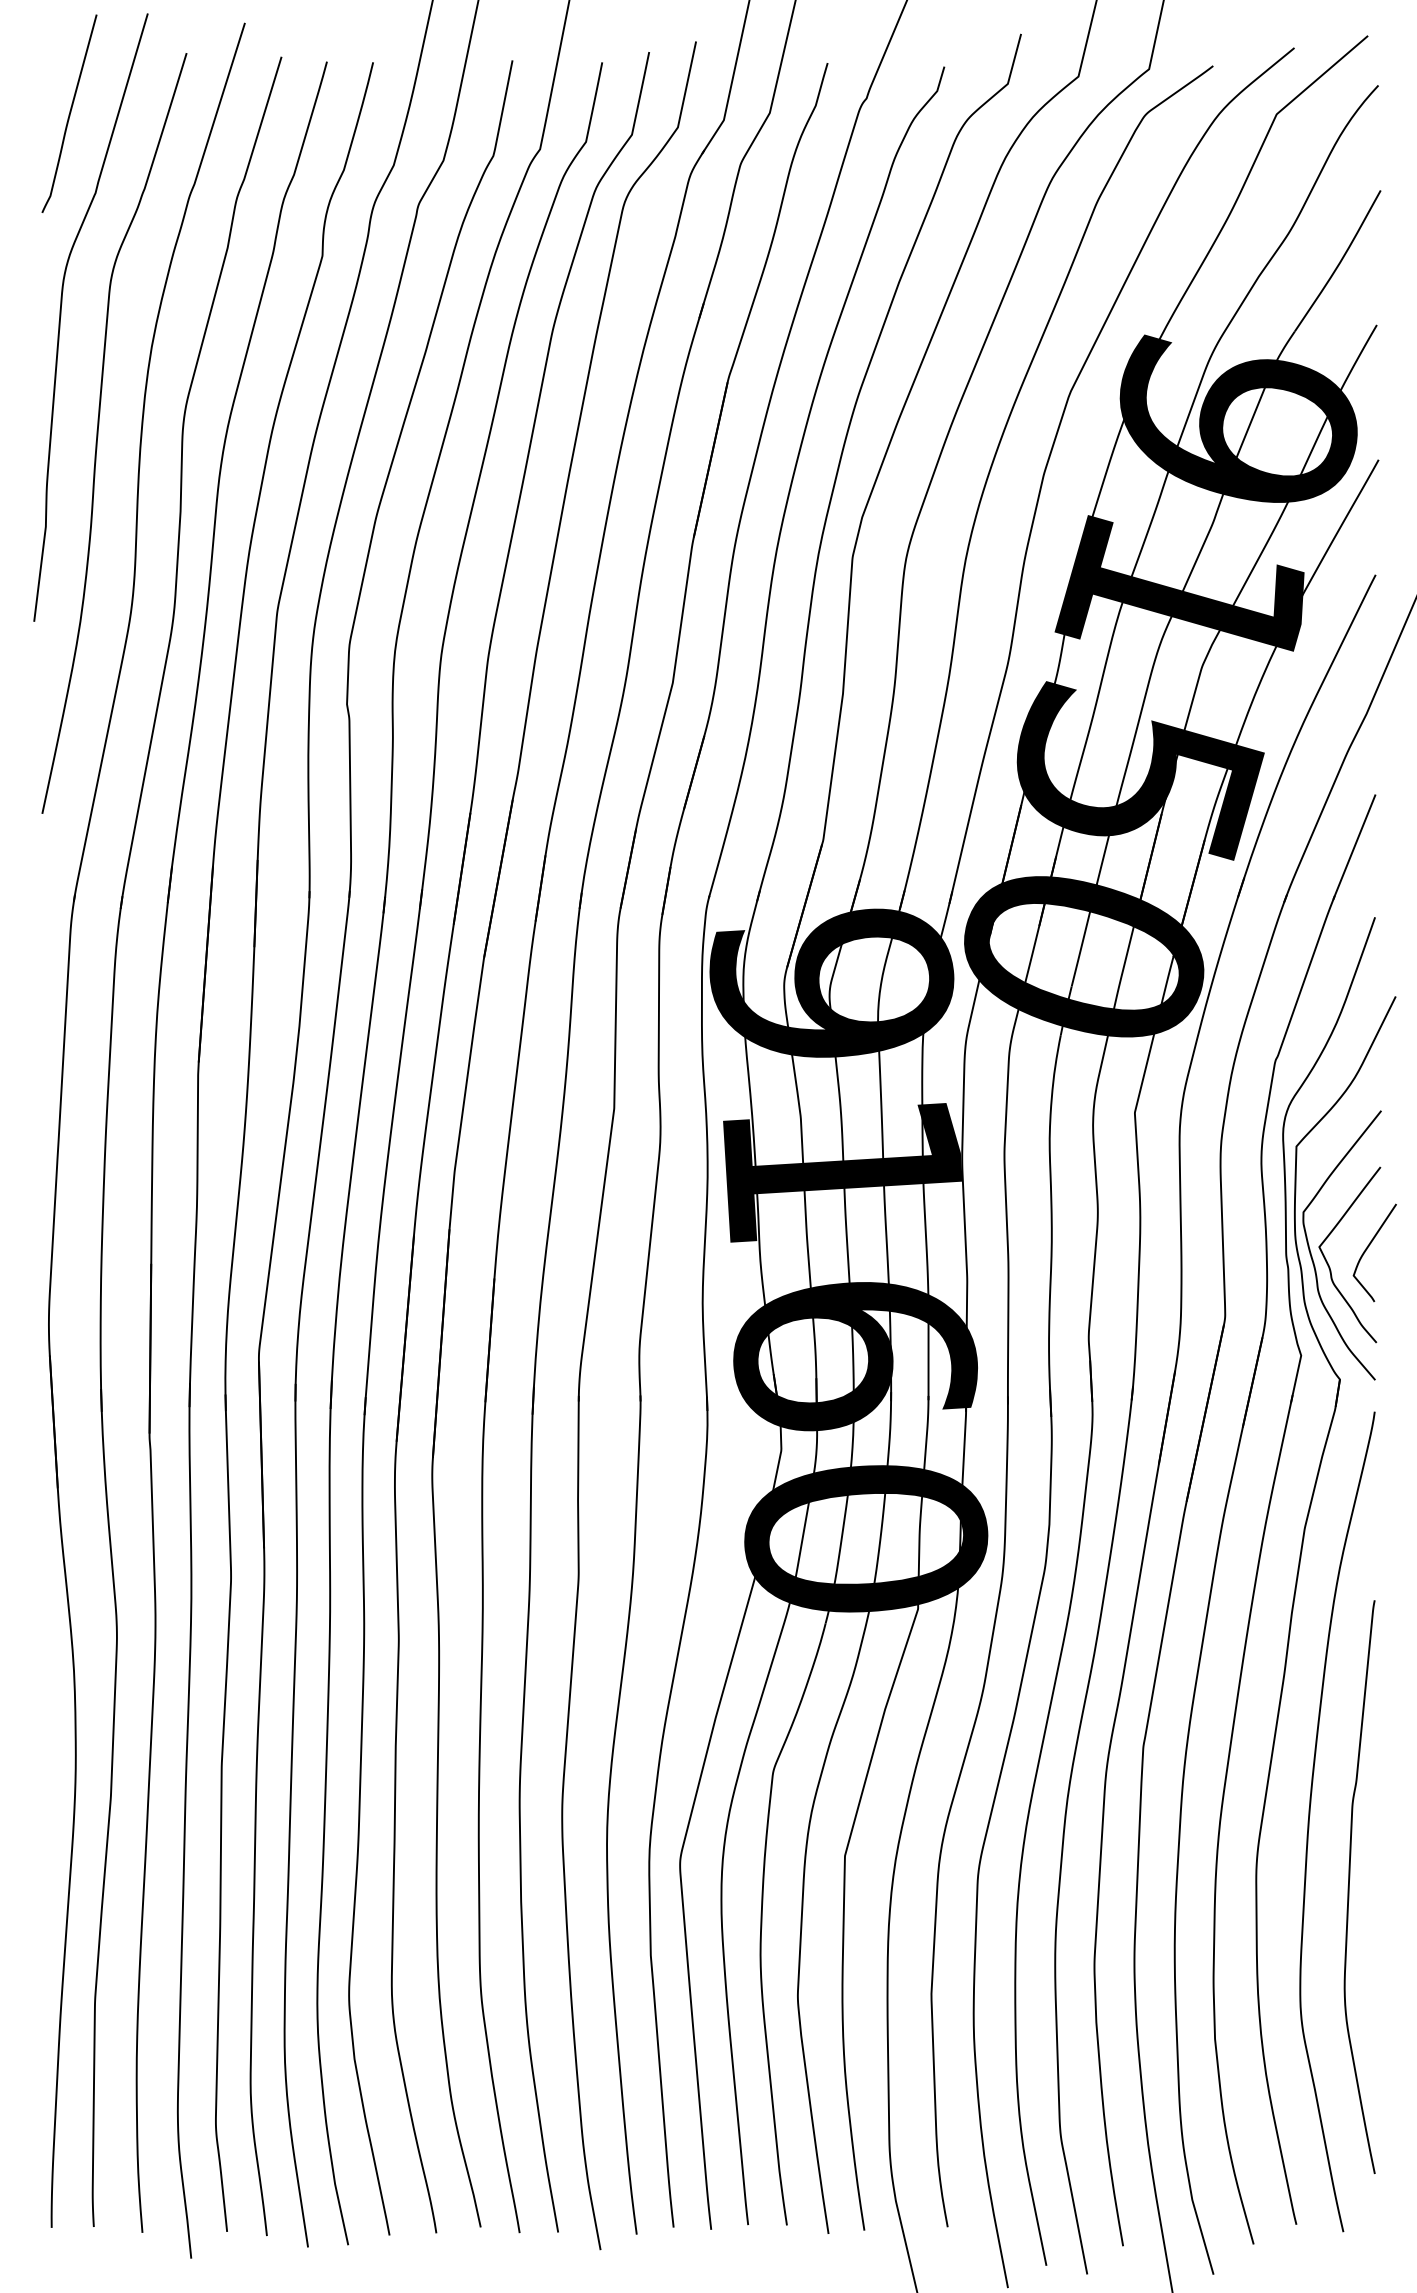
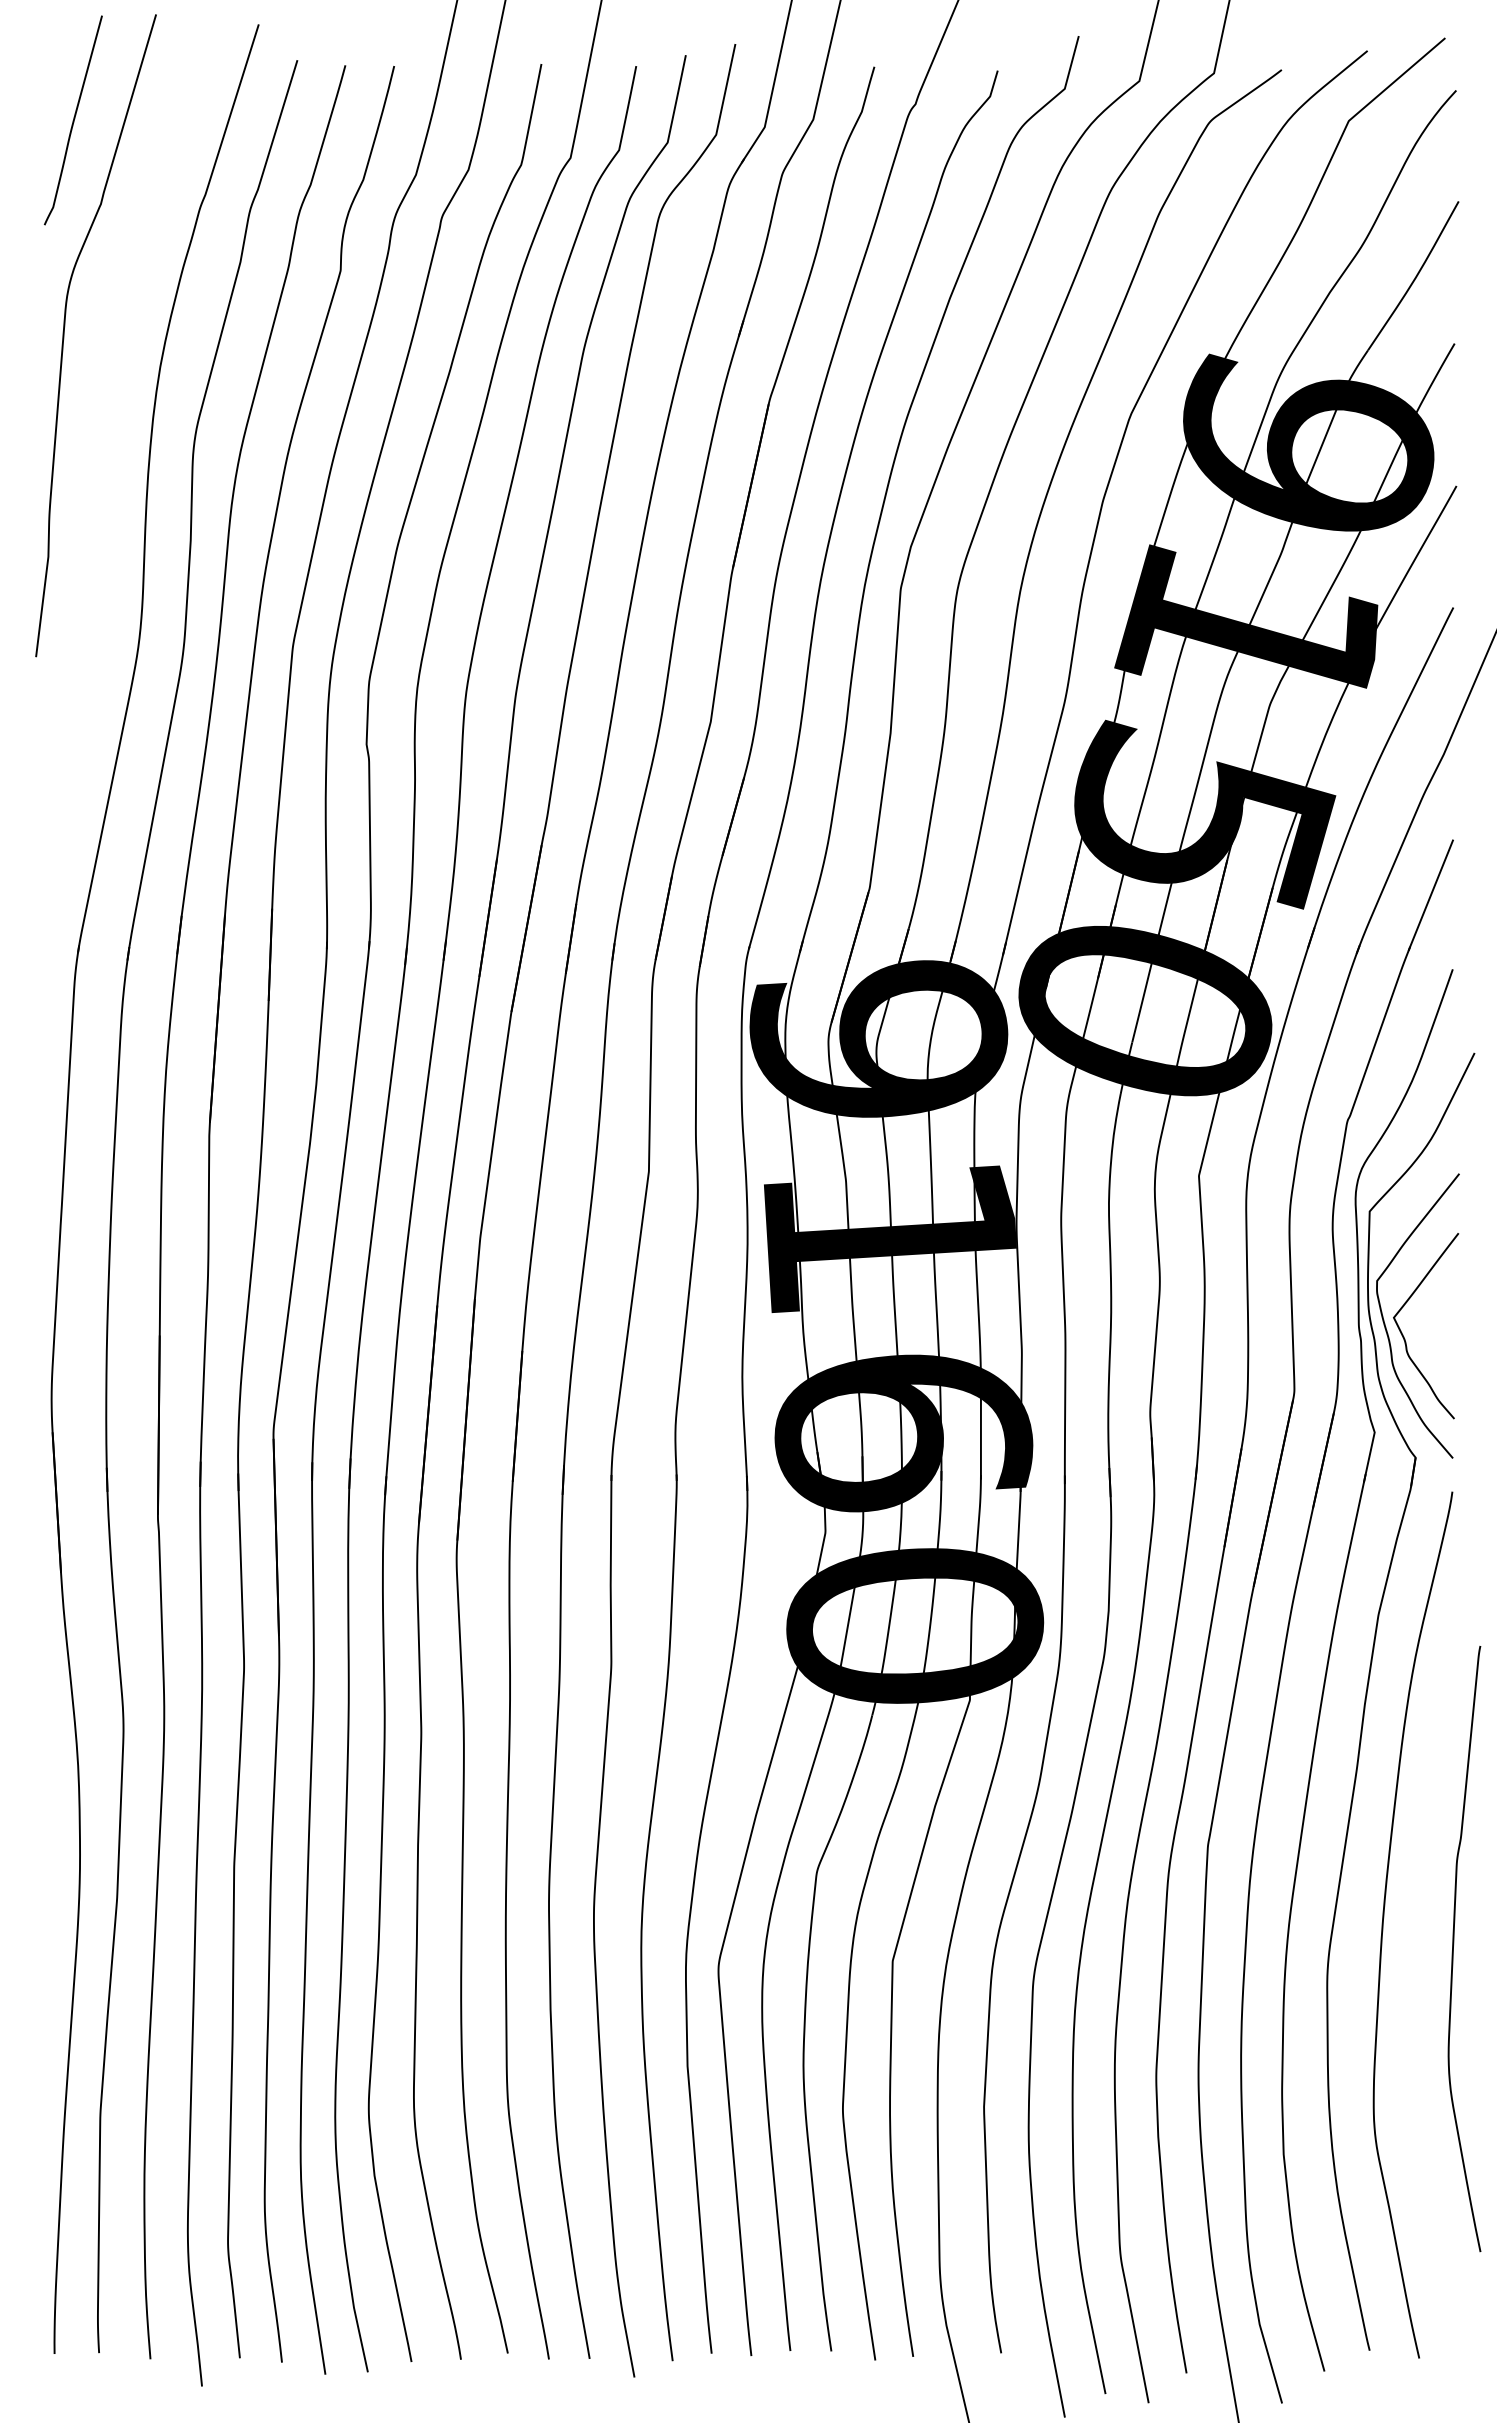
curve: (98, 430) -> (104, 455), removed
curve: (1369, 1246) -> (1446, 1317), removed
curve: (1349, 1887) -> (1453, 1949), moved

